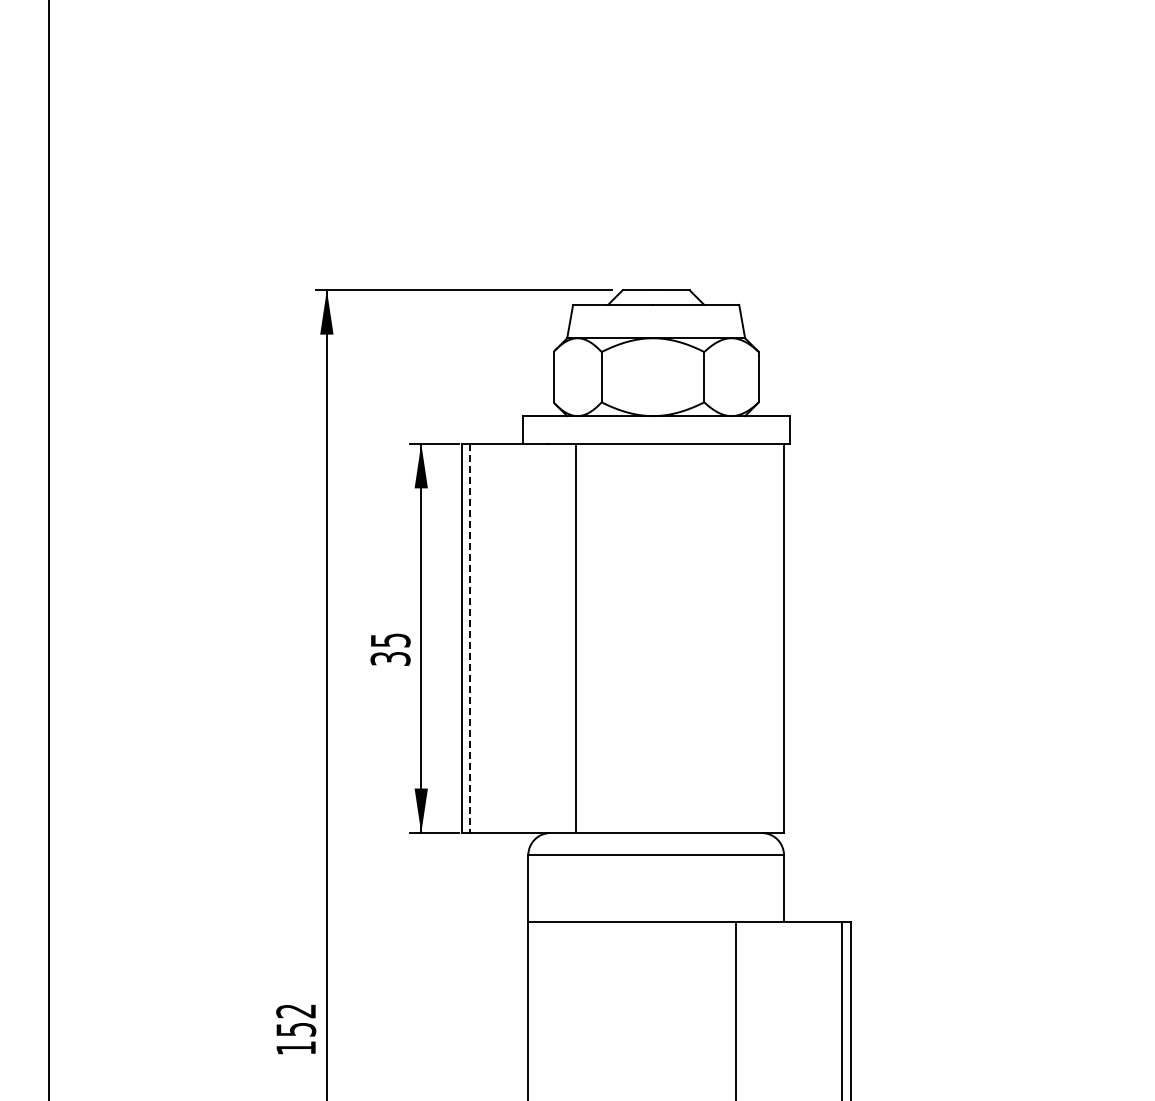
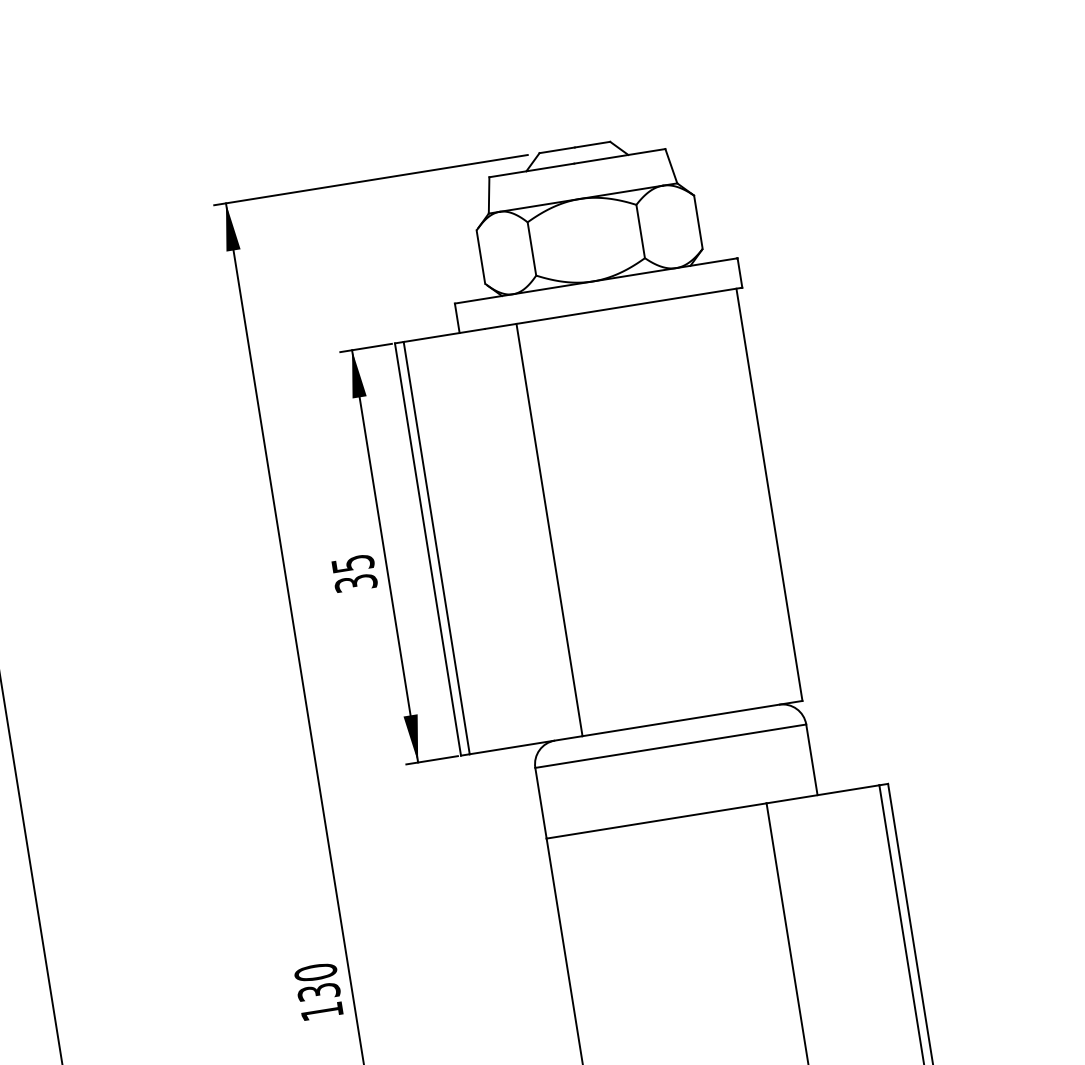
line: (469, 638) -> (436, 548), dashed -> solid
text: (296, 1019) -> (317, 981), 152 -> 130

